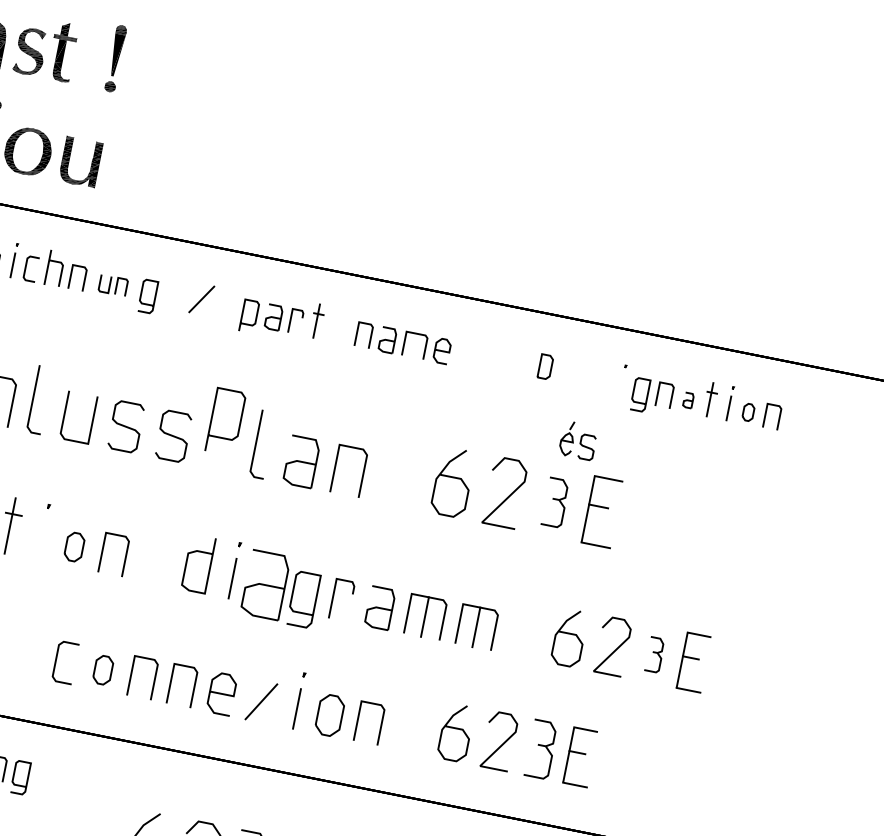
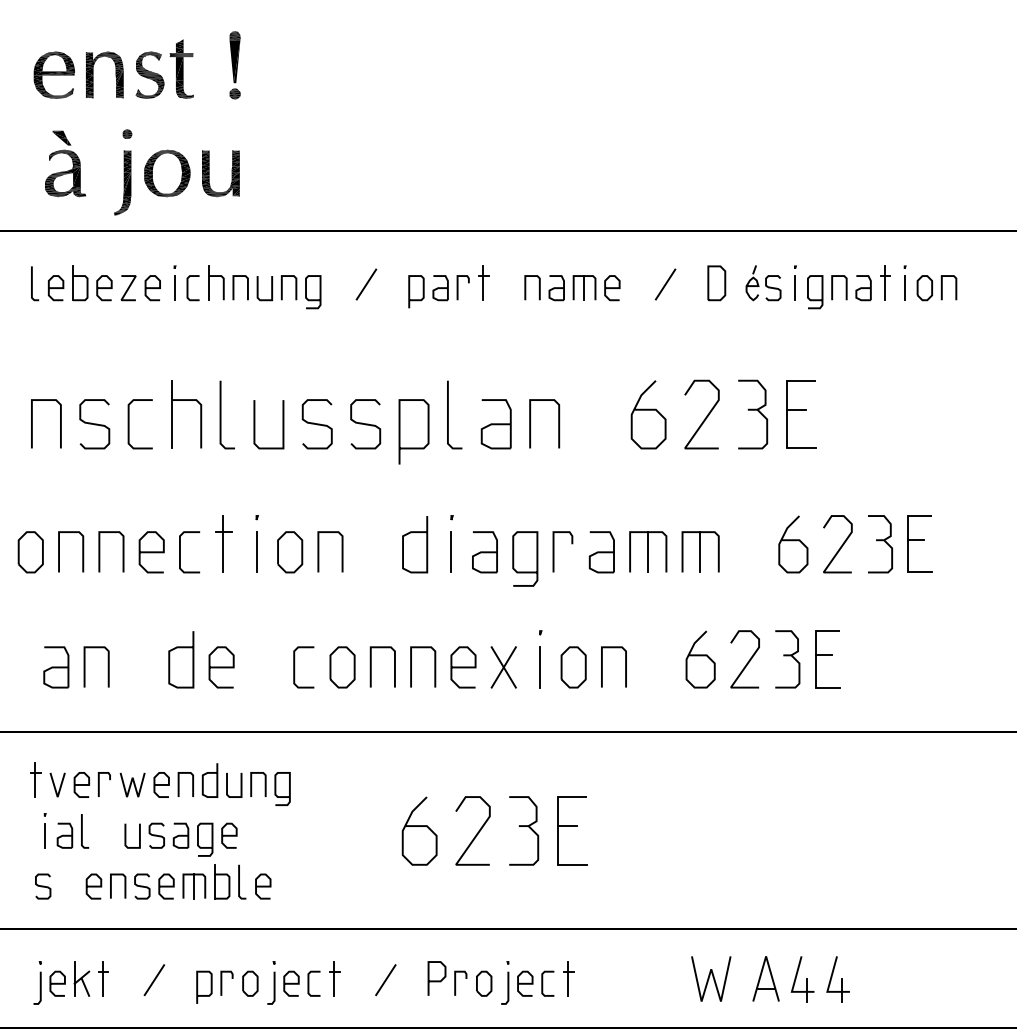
part: (112, 285) -> (276, 288), size x1.43
line: (414, 346) -> (584, 288), added
line: (495, 357) -> (665, 284), added
part: (545, 366) -> (716, 283), size x1.43
line: (621, 387) -> (795, 288), added
part: (688, 400) -> (863, 288), size x1.67
part: (748, 412) -> (924, 288), size x1.43
curve: (212, 418) -> (400, 431), moved
part: (578, 440) -> (763, 283), moved
part: (555, 502) -> (753, 414), size x1.43
line: (41, 540) -> (256, 552), added
part: (74, 547) -> (290, 552), size x1.43
part: (265, 585) -> (484, 552), size x0.62
part: (654, 655) -> (880, 544), size x1.67
part: (103, 670) -> (342, 667), size x1.43
line: (261, 701) -> (503, 667), added

